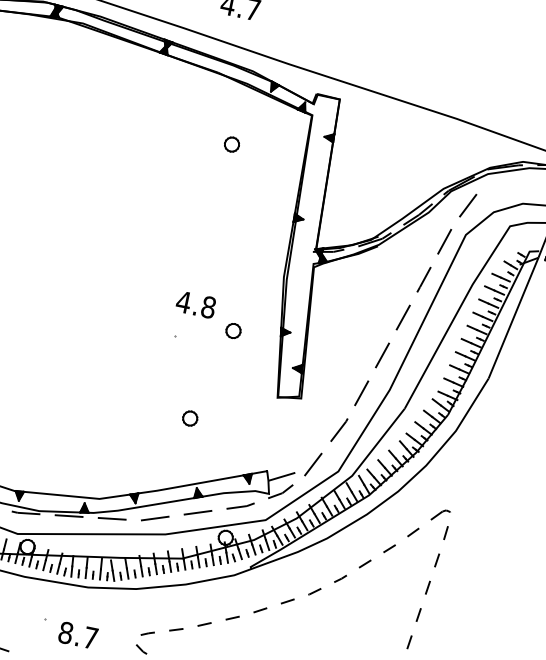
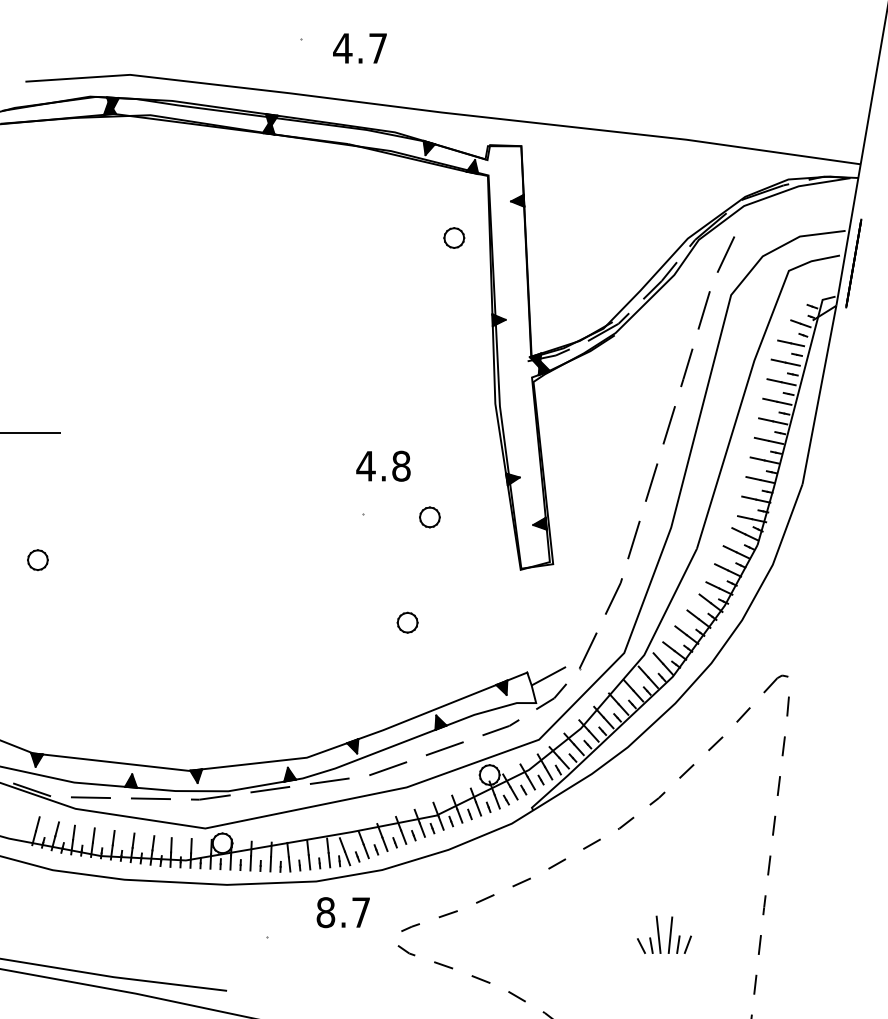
part: (232, 144) -> (454, 237), moved
part: (233, 331) -> (429, 517), moved
text: (77, 635) -> (342, 912), moved

